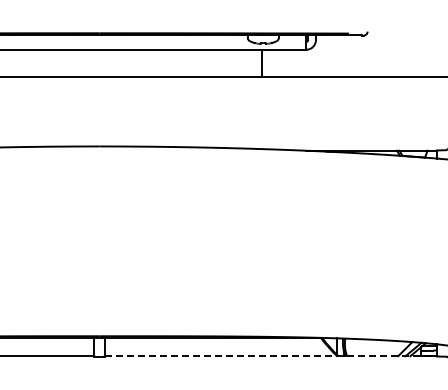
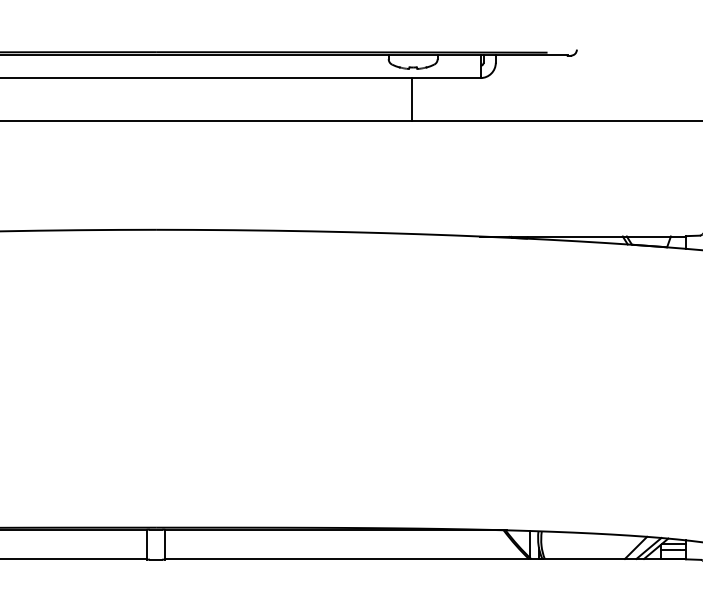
line: (271, 356) -> (426, 559), dashed -> solid

